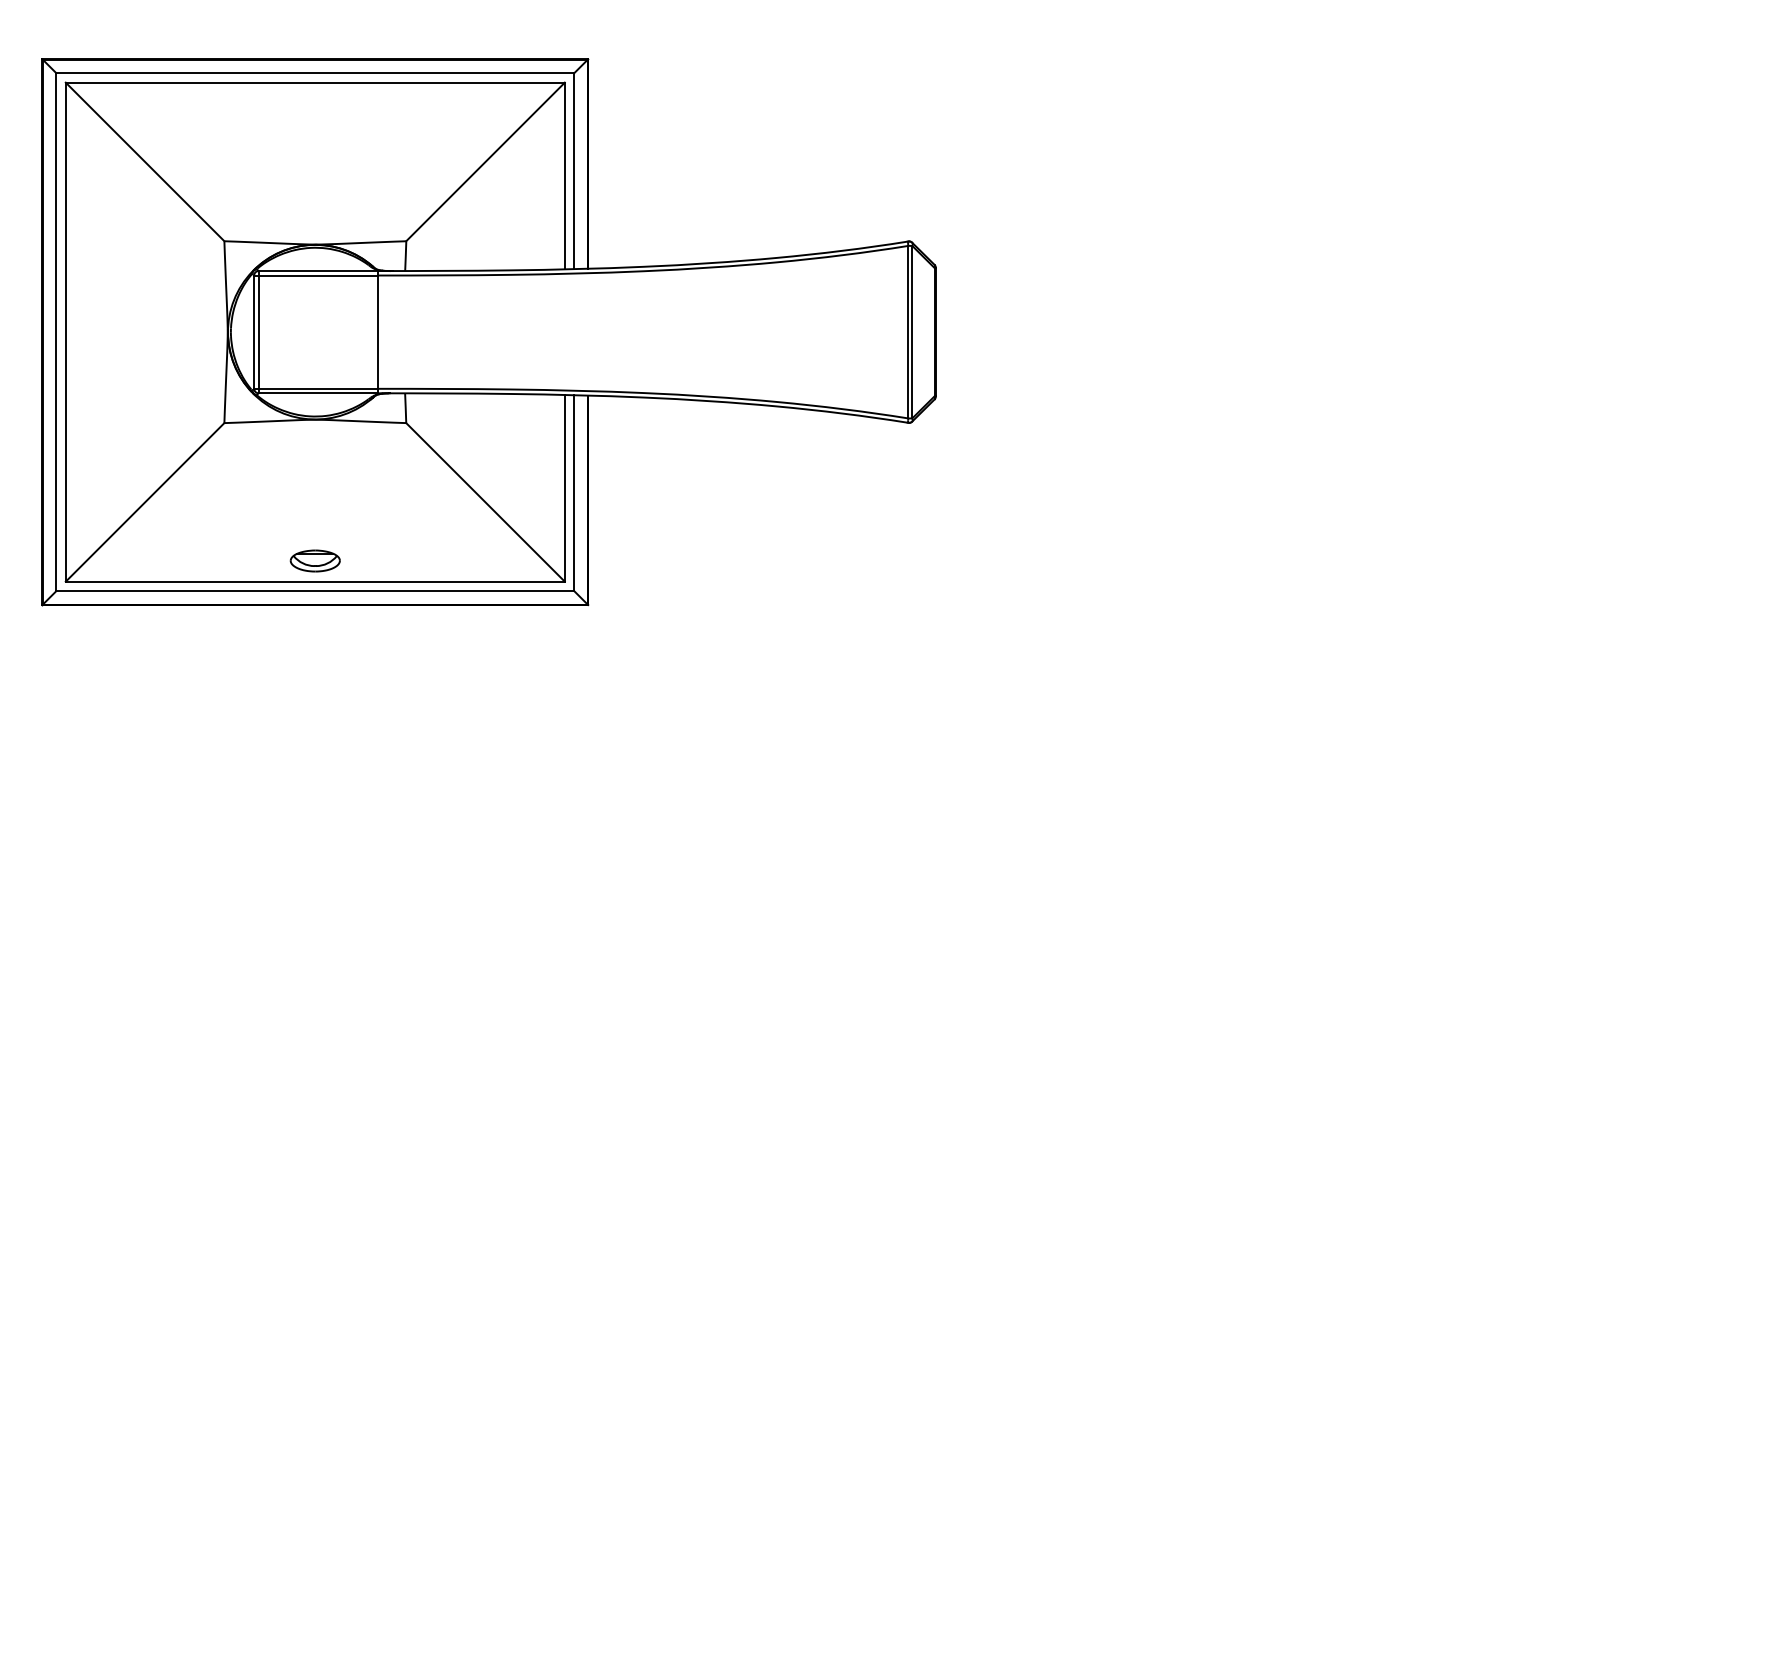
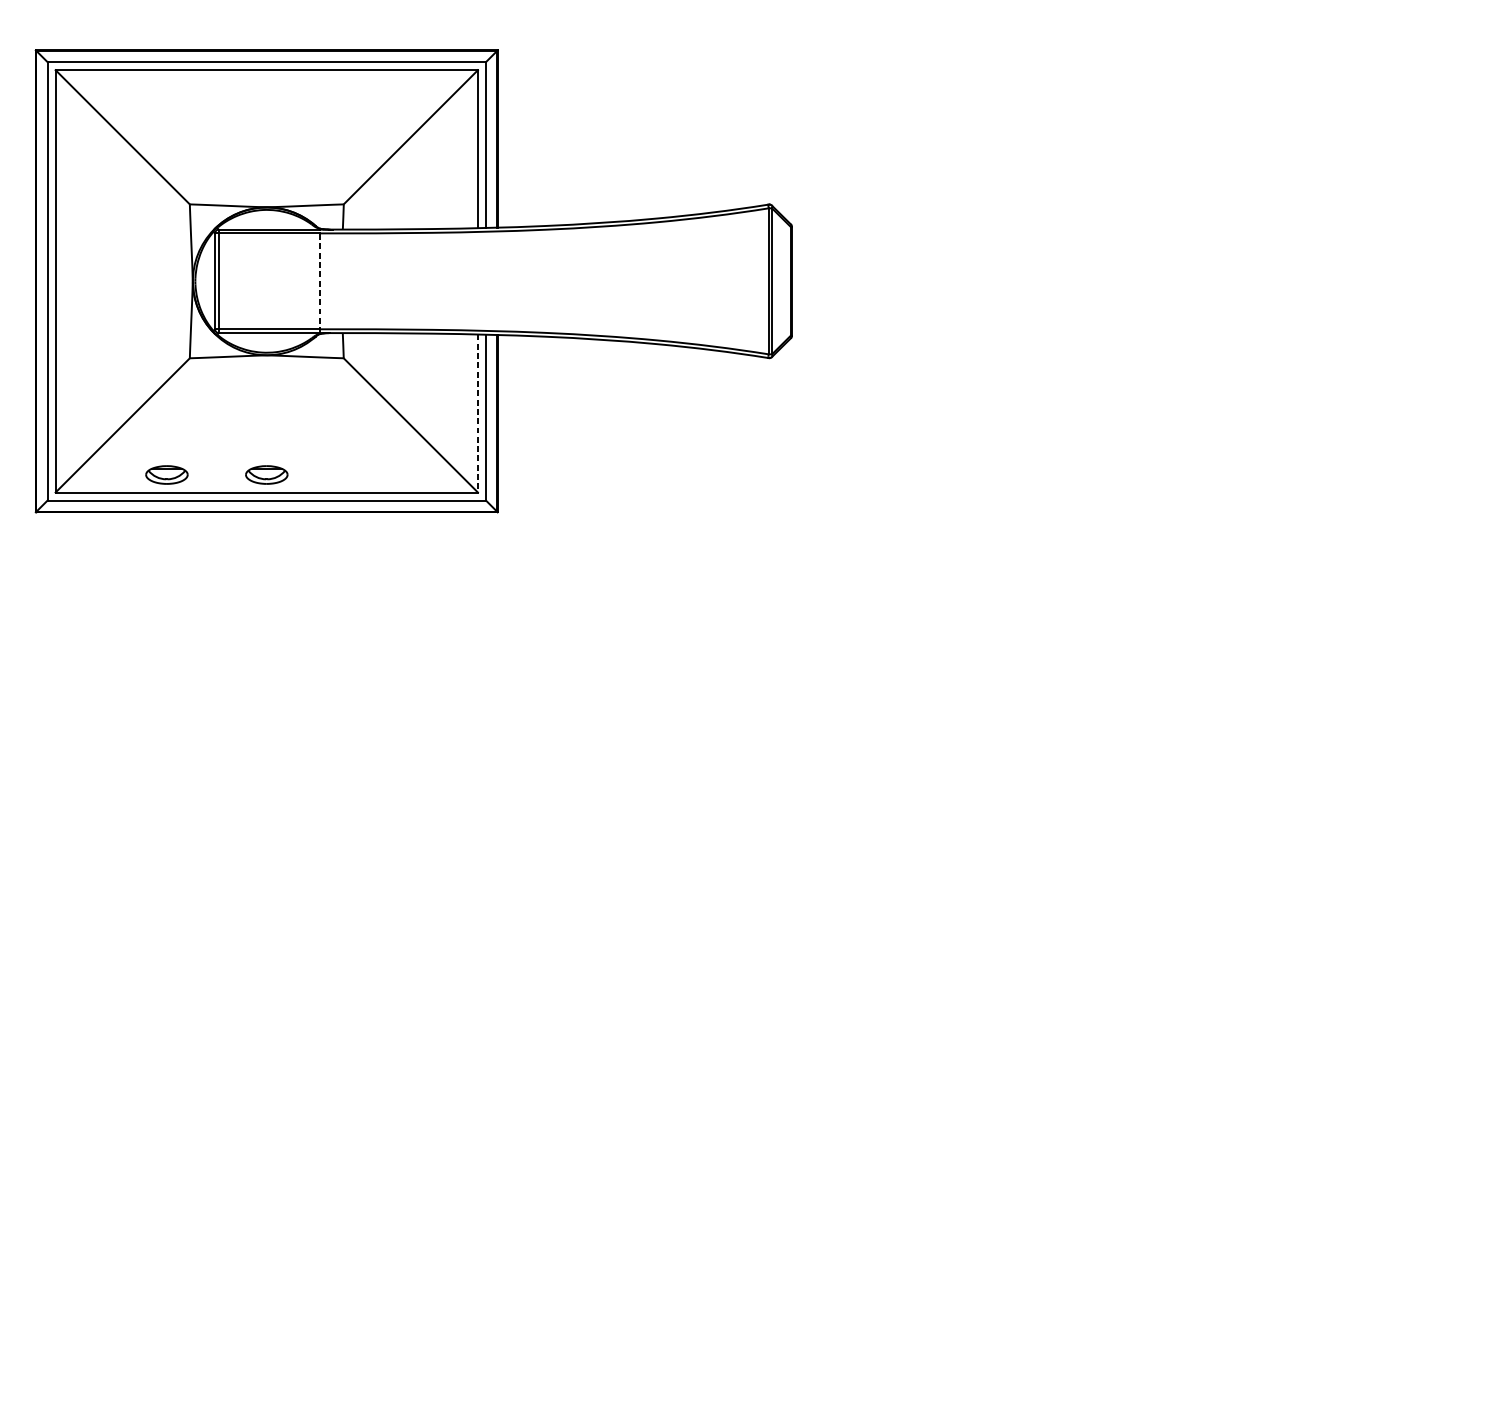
line: (377, 331) -> (319, 280), solid -> dashed
line: (564, 488) -> (477, 413), solid -> dashed
part: (196, 560) -> (166, 474), added

